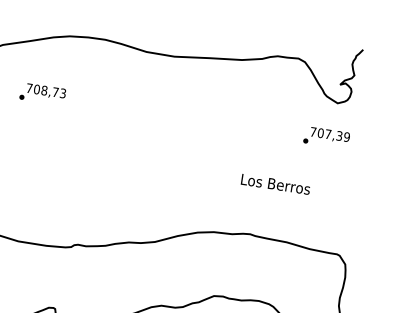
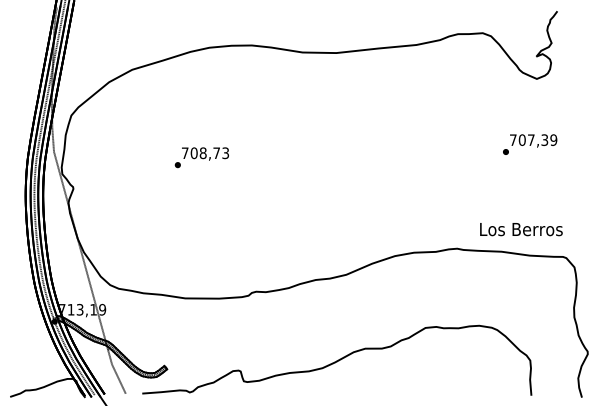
text: (42, 93) -> (201, 157), moved
text: (327, 137) -> (530, 144), moved
text: (275, 184) -> (521, 229), moved

